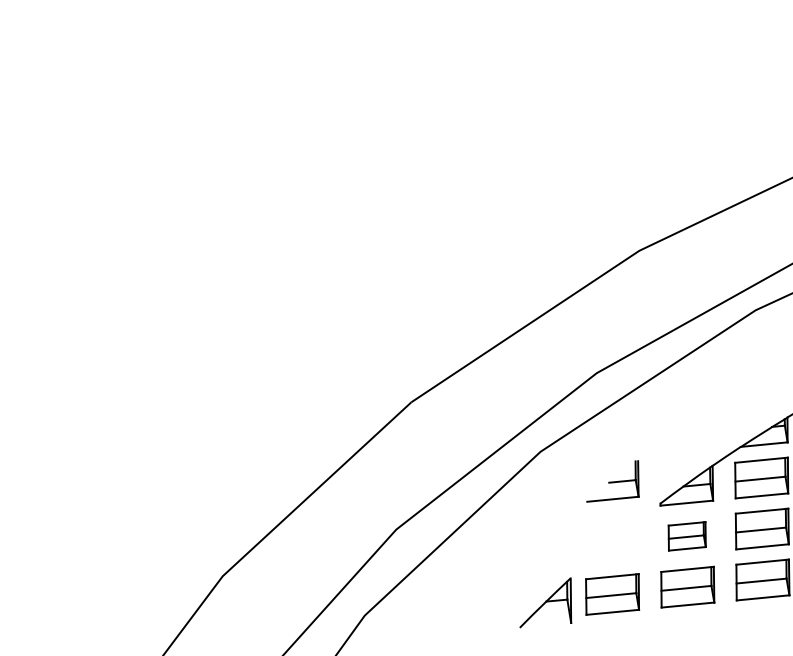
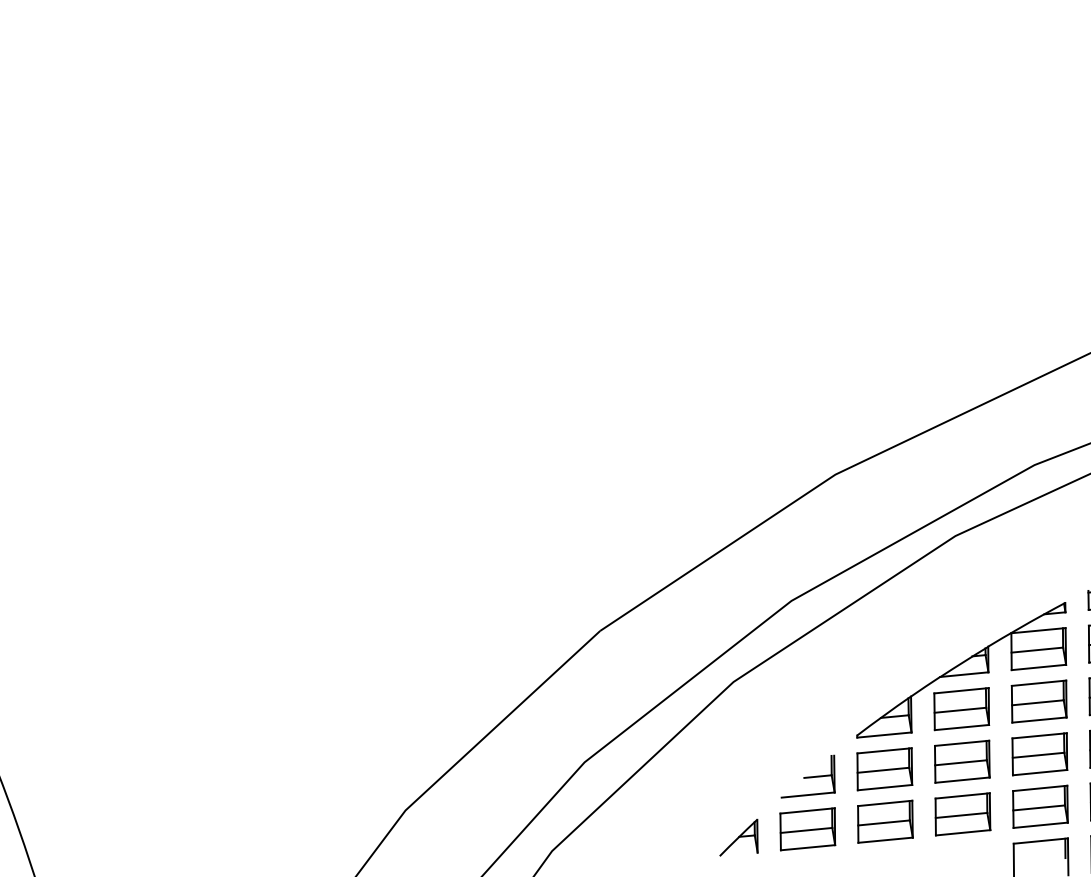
part: (612, 481) -> (807, 776), moved
part: (686, 536) -> (884, 769), size x1.43
part: (545, 602) -> (738, 837), size x0.71

